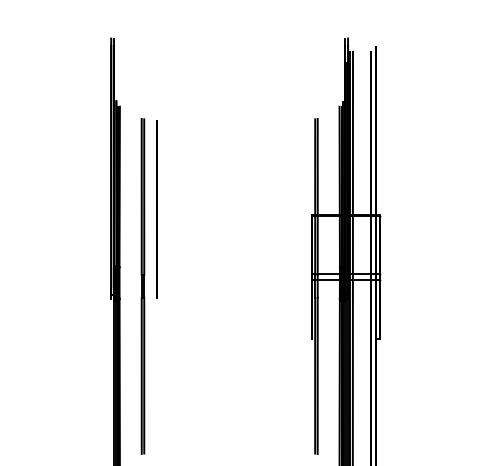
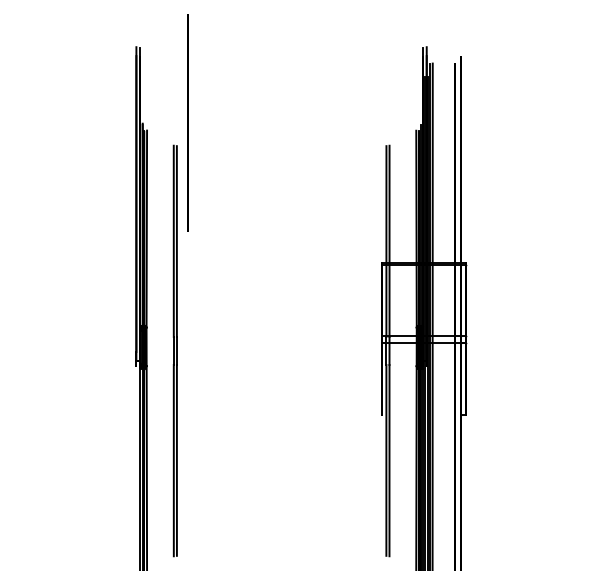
line: (156, 209) -> (187, 123), moved

